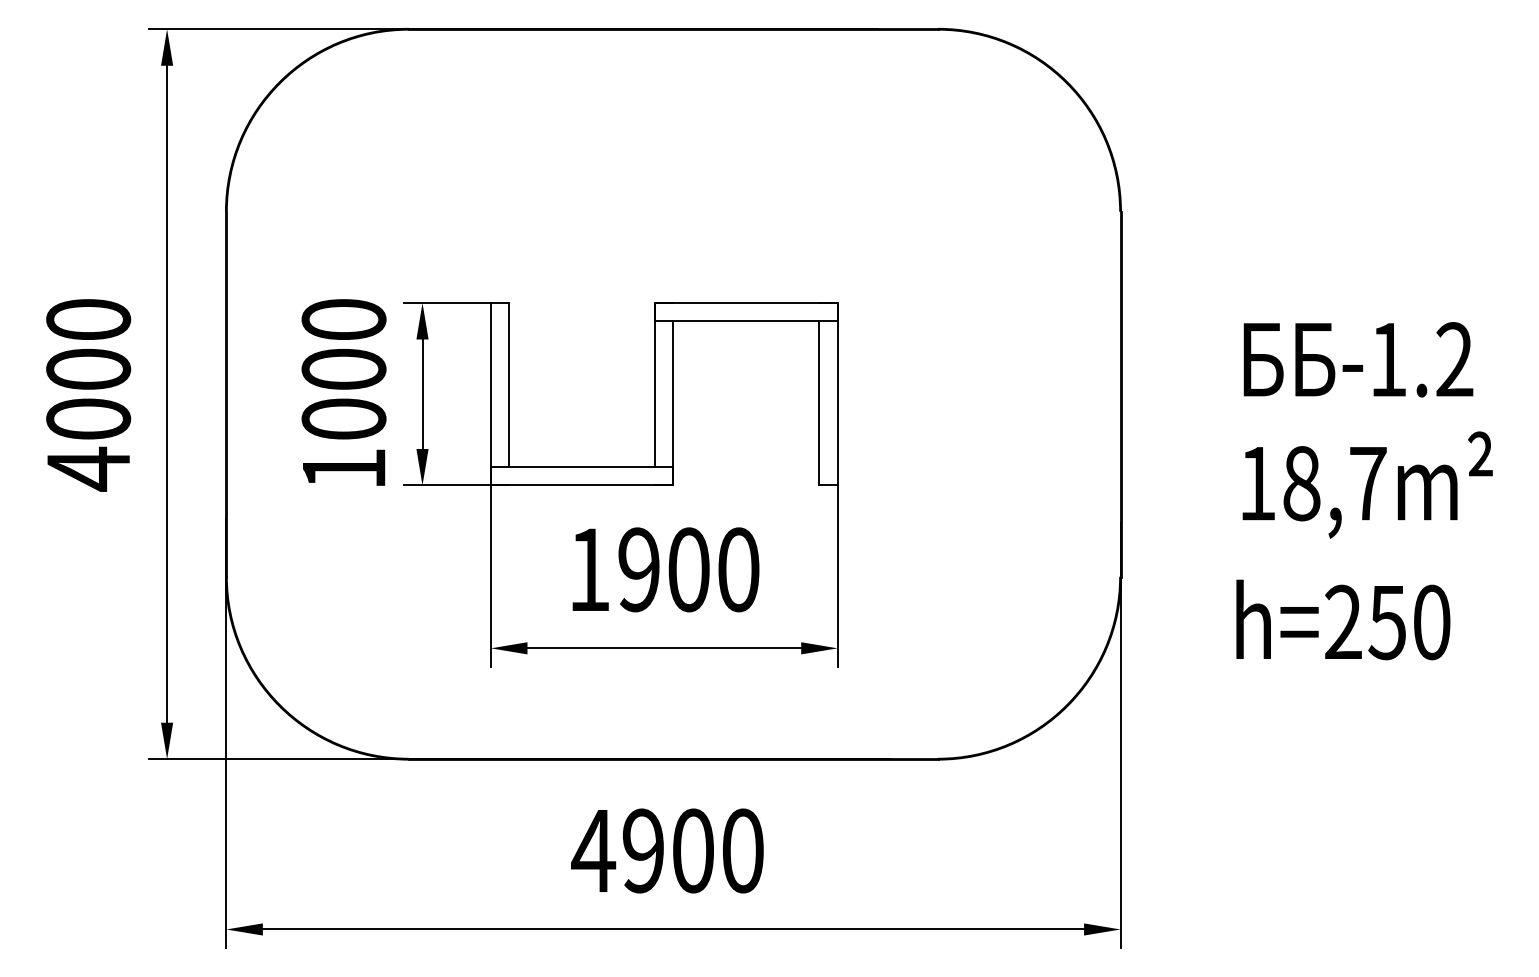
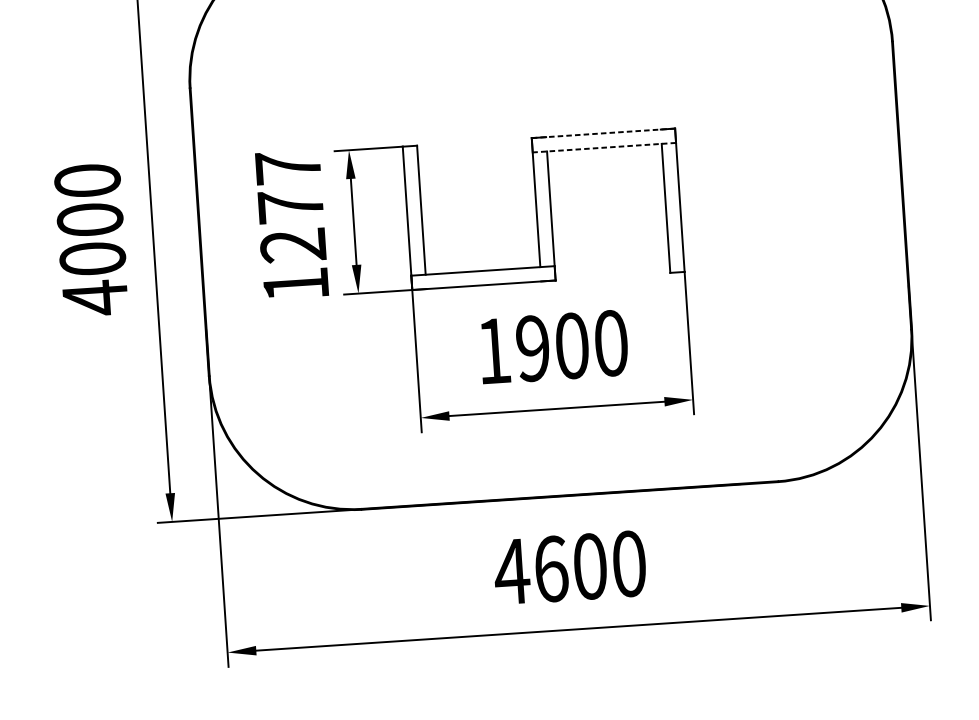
line: (746, 303) -> (603, 133), solid -> dashed
line: (745, 321) -> (603, 147), solid -> dashed
text: (343, 369) -> (290, 206), 1000 -> 1277
text: (643, 850) -> (551, 568), 4900 -> 4600

